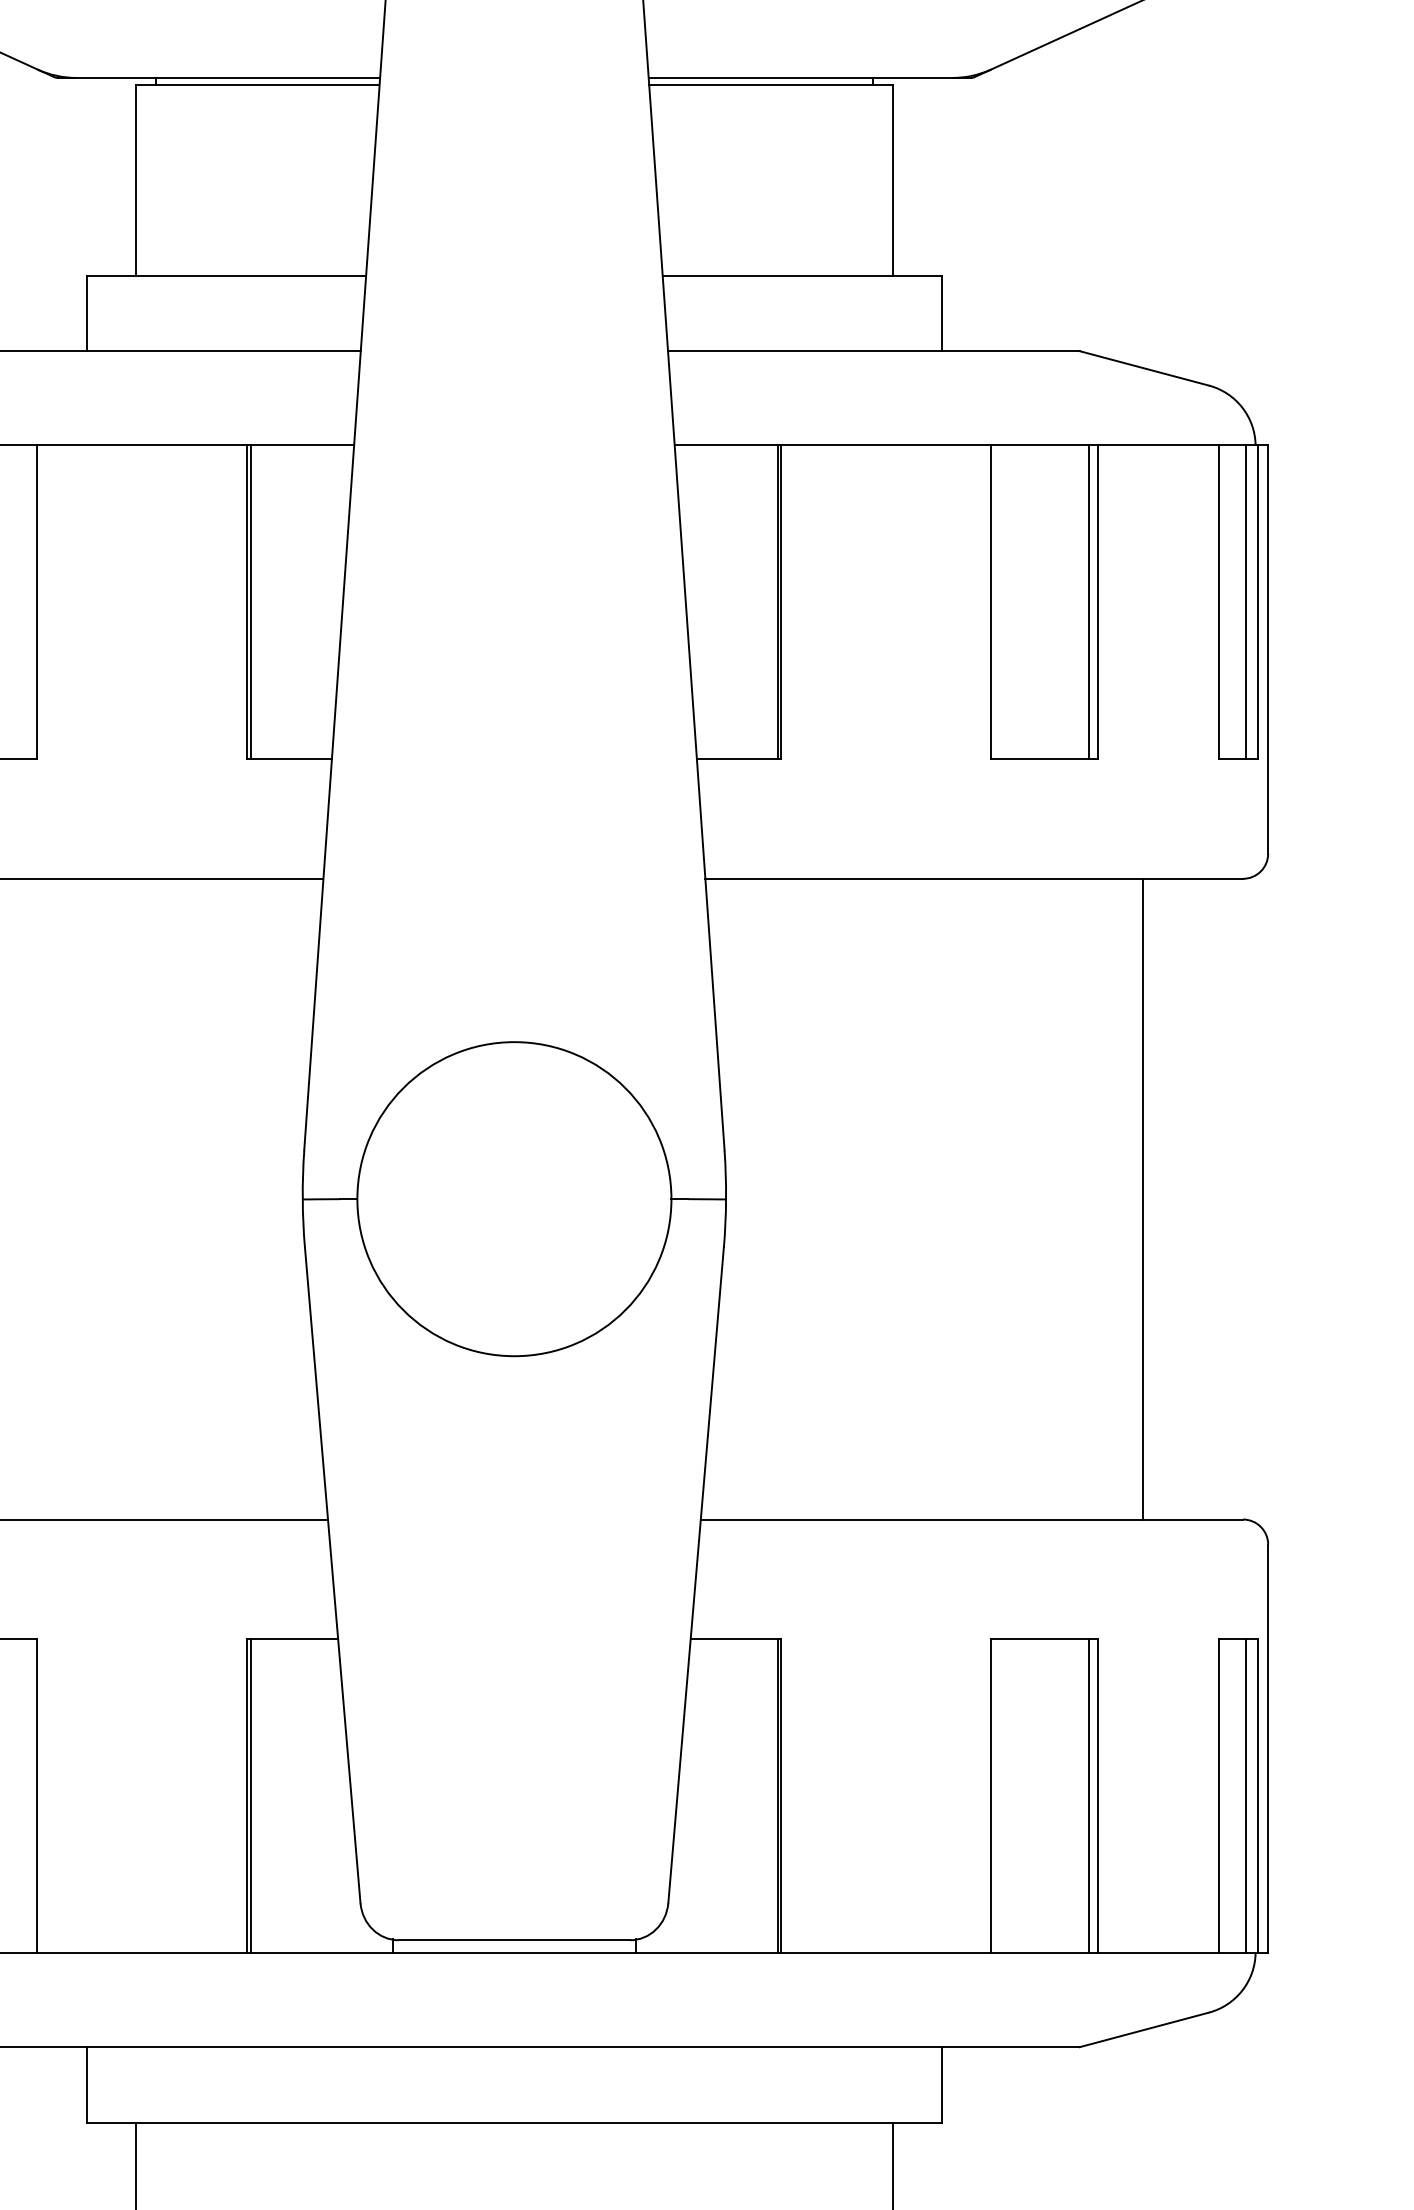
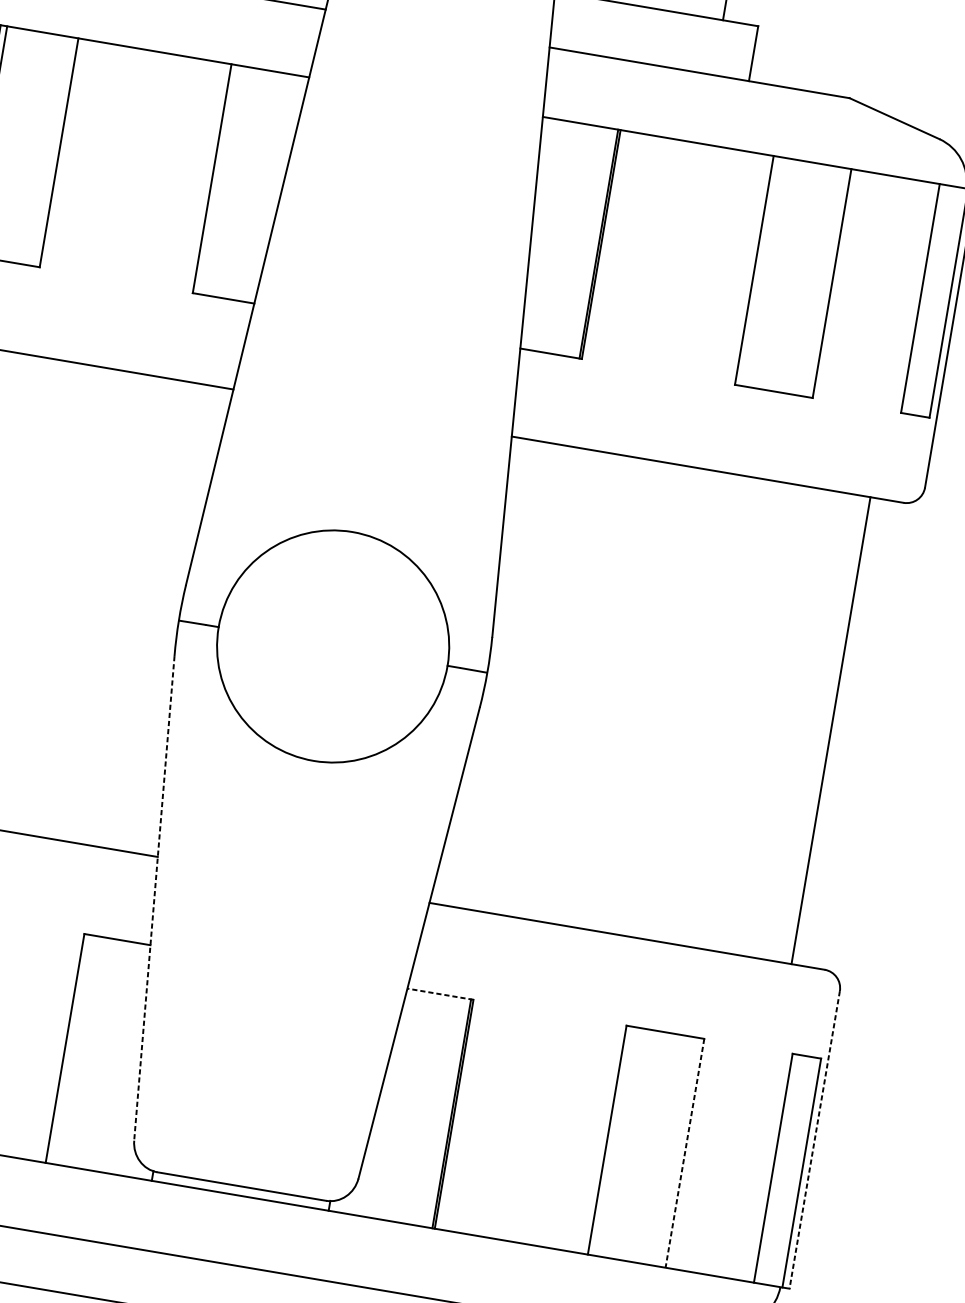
line: (250, 602) -> (214, 179), removed
line: (1089, 602) -> (825, 282), removed
line: (1246, 602) -> (940, 301), removed
line: (1142, 1198) -> (831, 730), moved
line: (332, 1576) -> (154, 899), solid -> dashed
line: (735, 1638) -> (440, 993), solid -> dashed
line: (1268, 1749) -> (814, 1140), solid -> dashed
line: (250, 1795) -> (67, 1048), removed
line: (1089, 1795) -> (678, 1151), removed
line: (1246, 1795) -> (793, 1171), removed
line: (1098, 1796) -> (685, 1153), solid -> dashed

